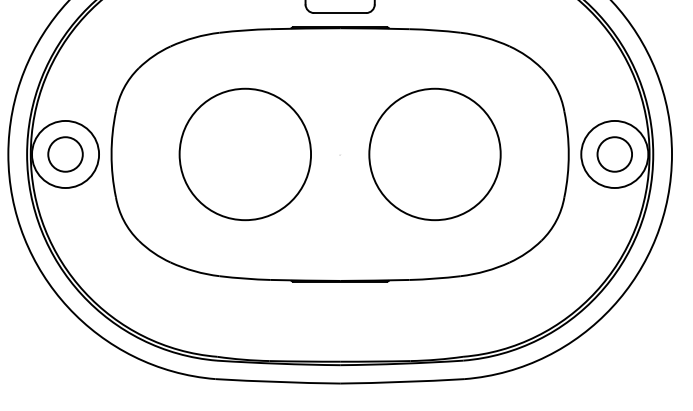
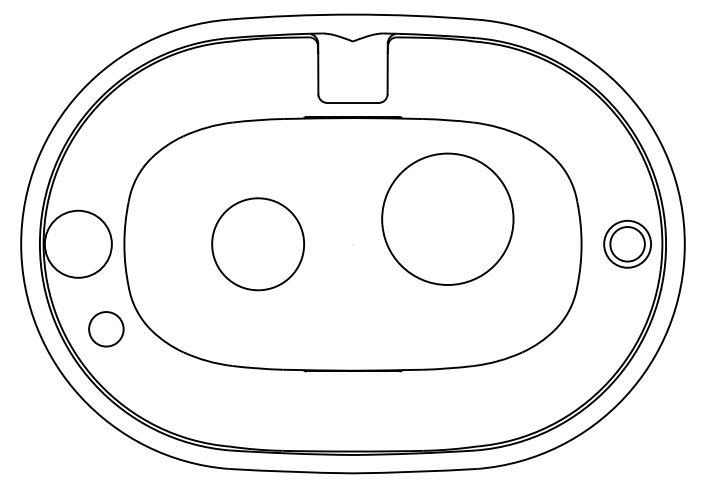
circle: (244, 153) -> (257, 243), size x0.7
circle: (434, 153) -> (447, 218), moved
circle: (614, 153) -> (627, 243), size x0.7
circle: (65, 154) -> (106, 329), moved

